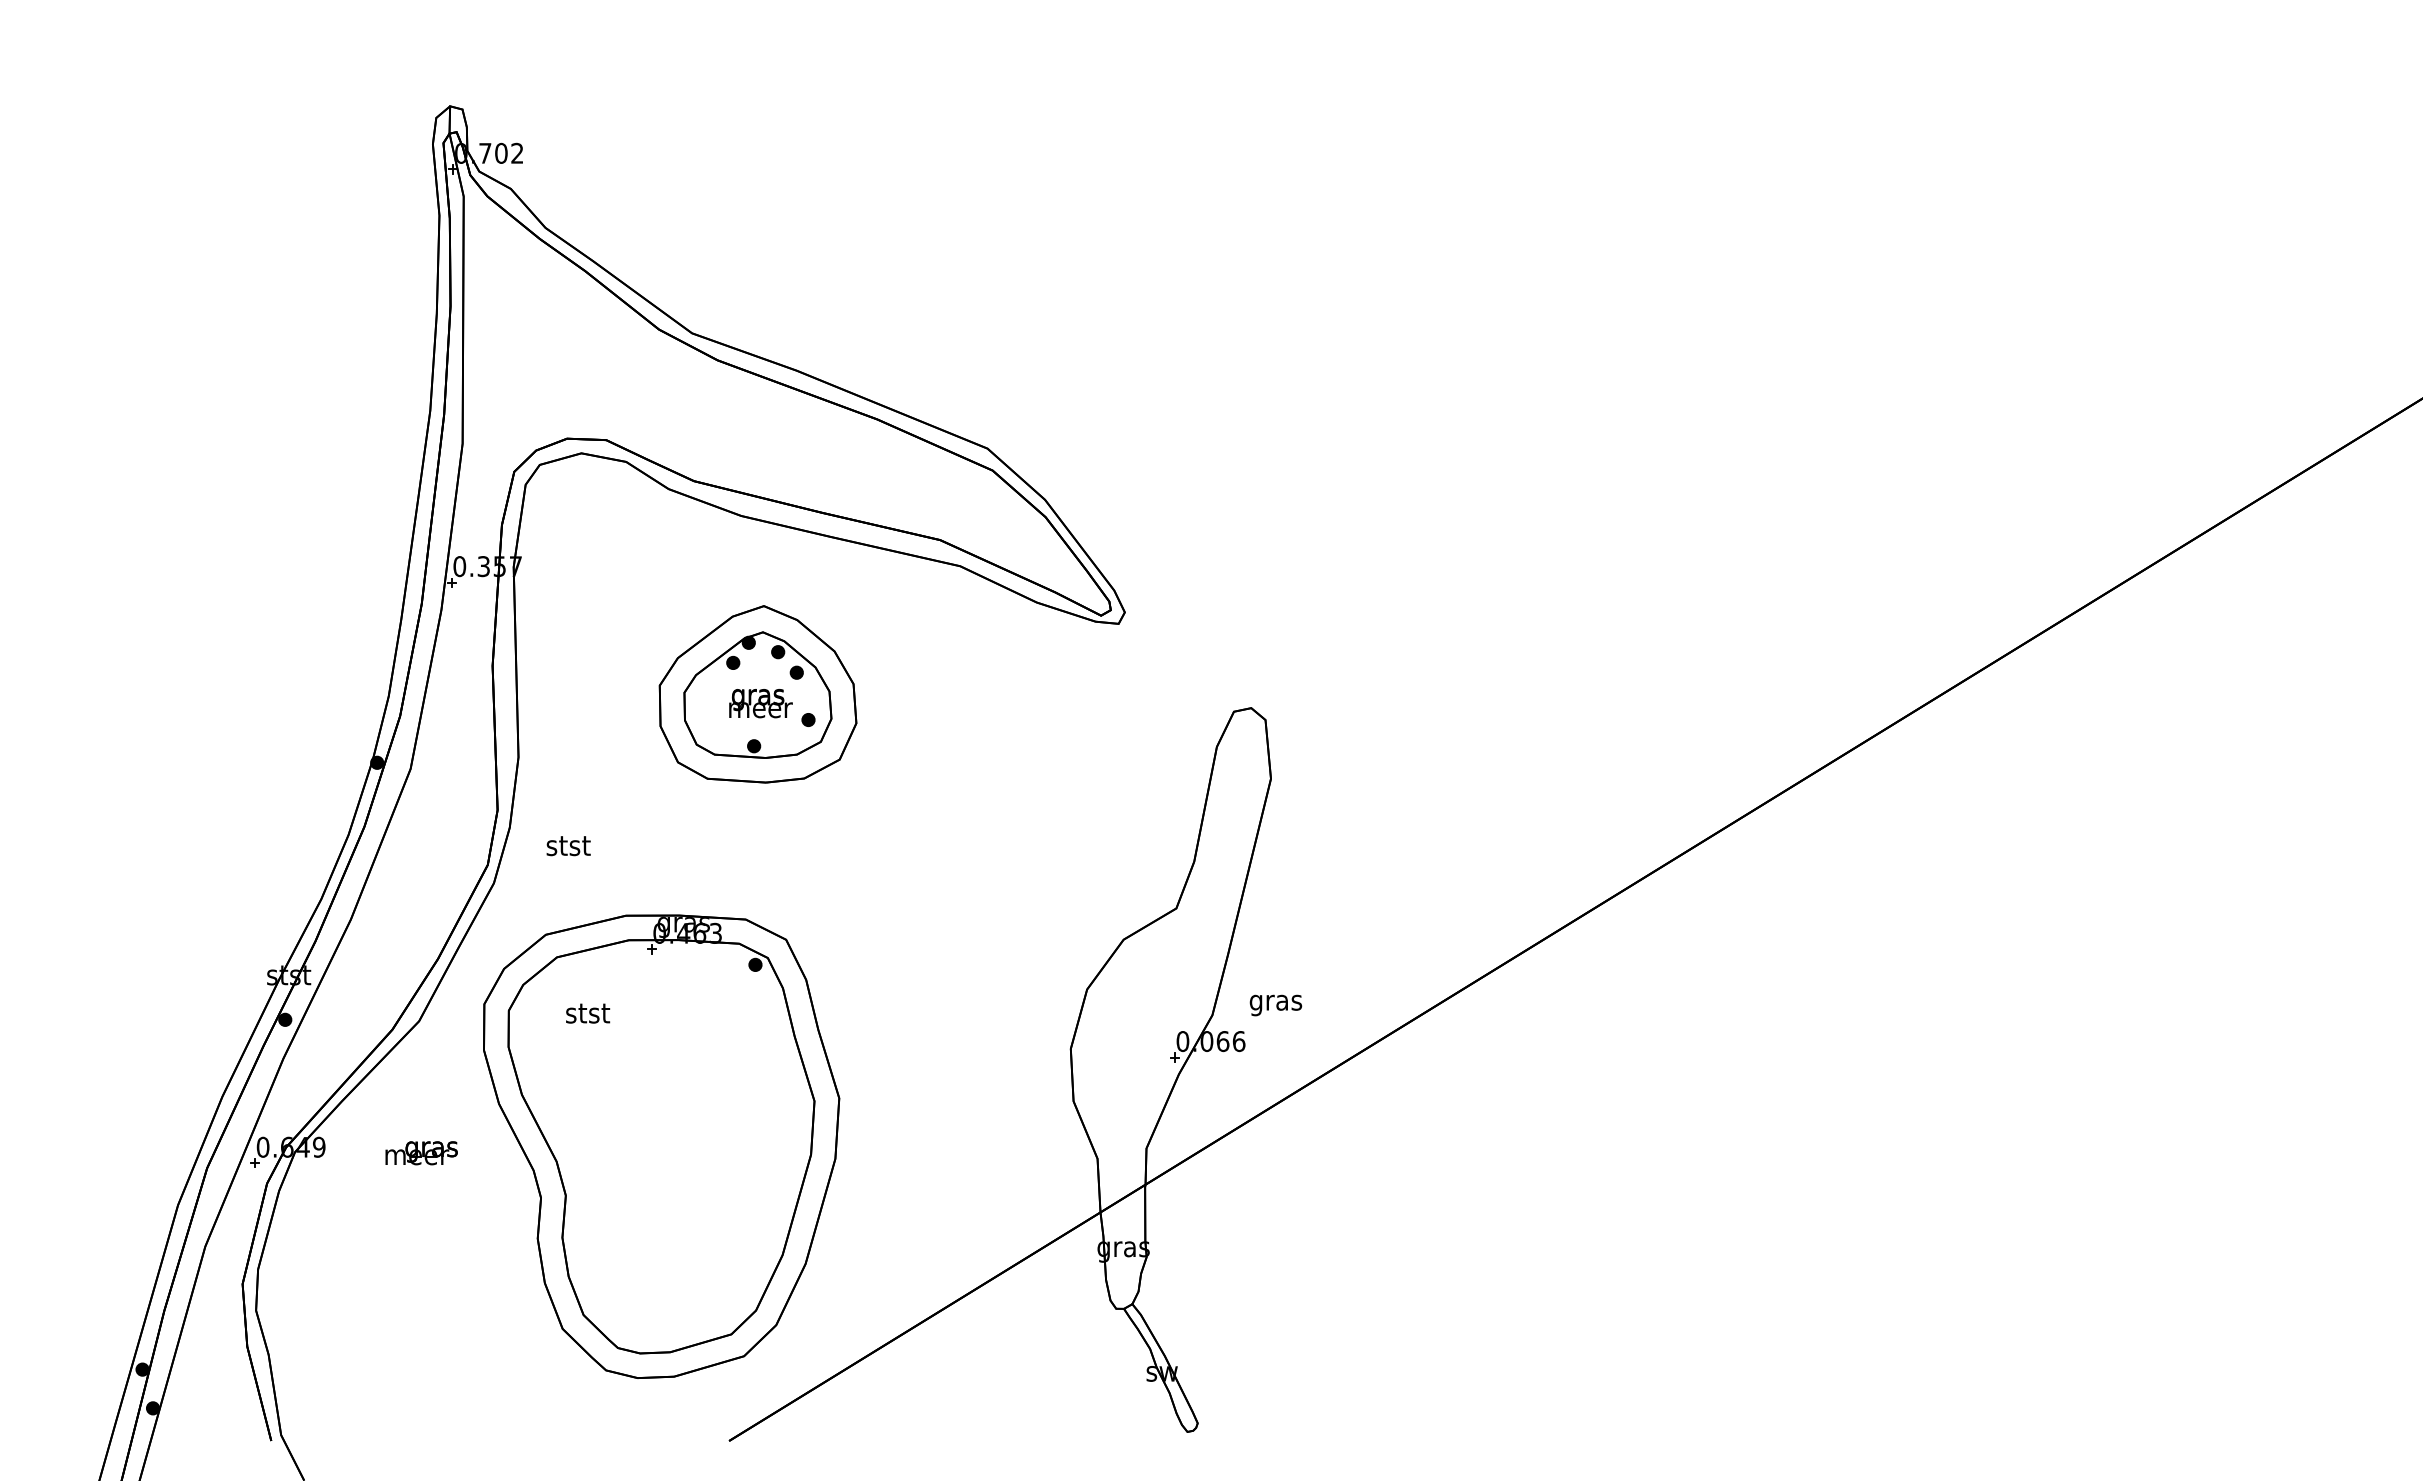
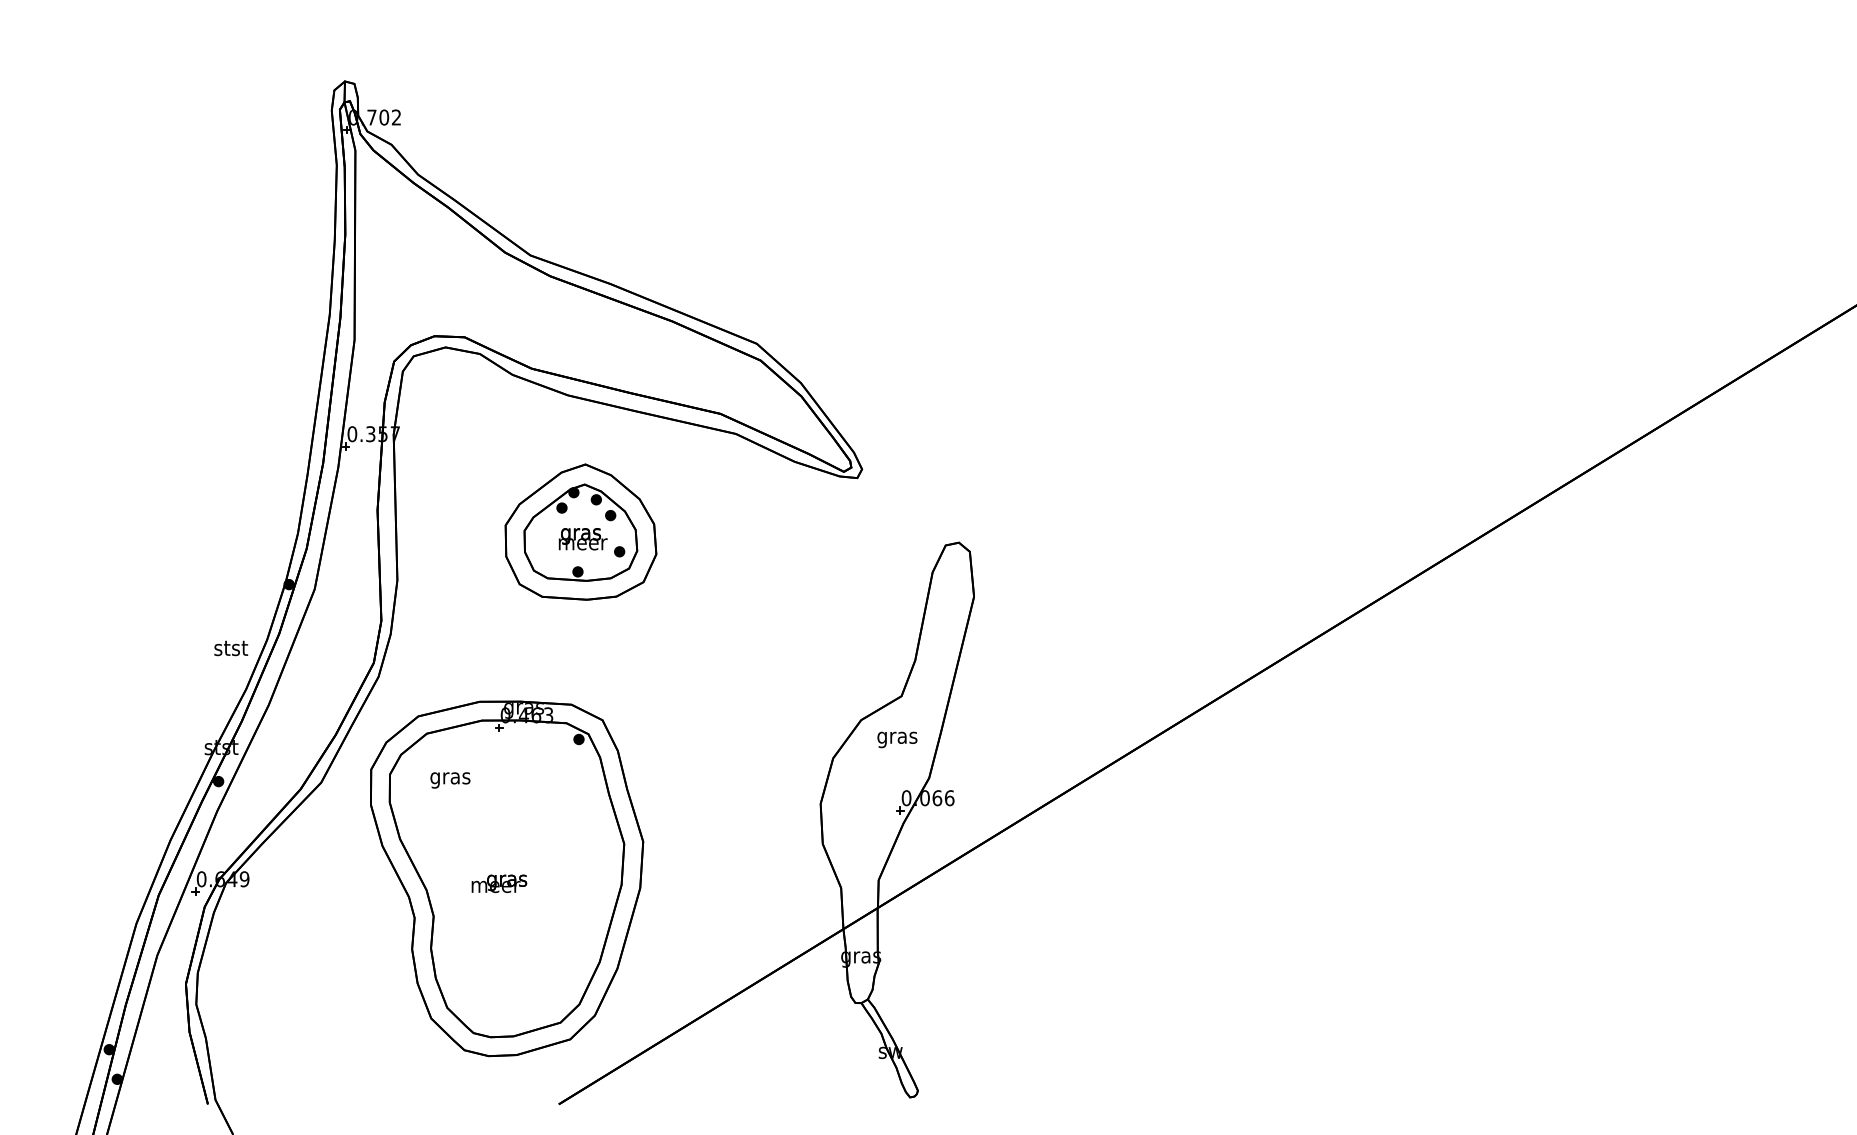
text: (568, 846) -> (231, 648), moved
text: (1275, 1005) -> (897, 739), moved
text: (587, 1016) -> (450, 779), stst -> gras
text: (421, 1153) -> (499, 884), moved

